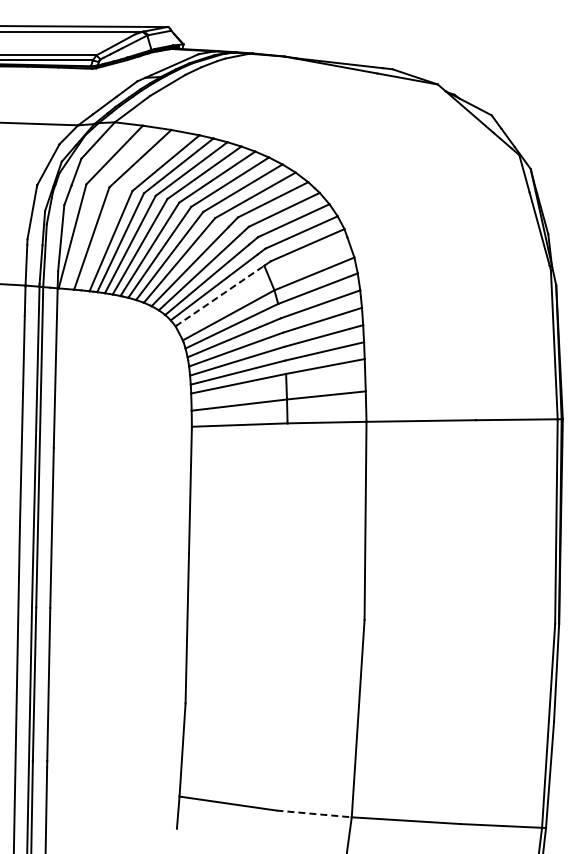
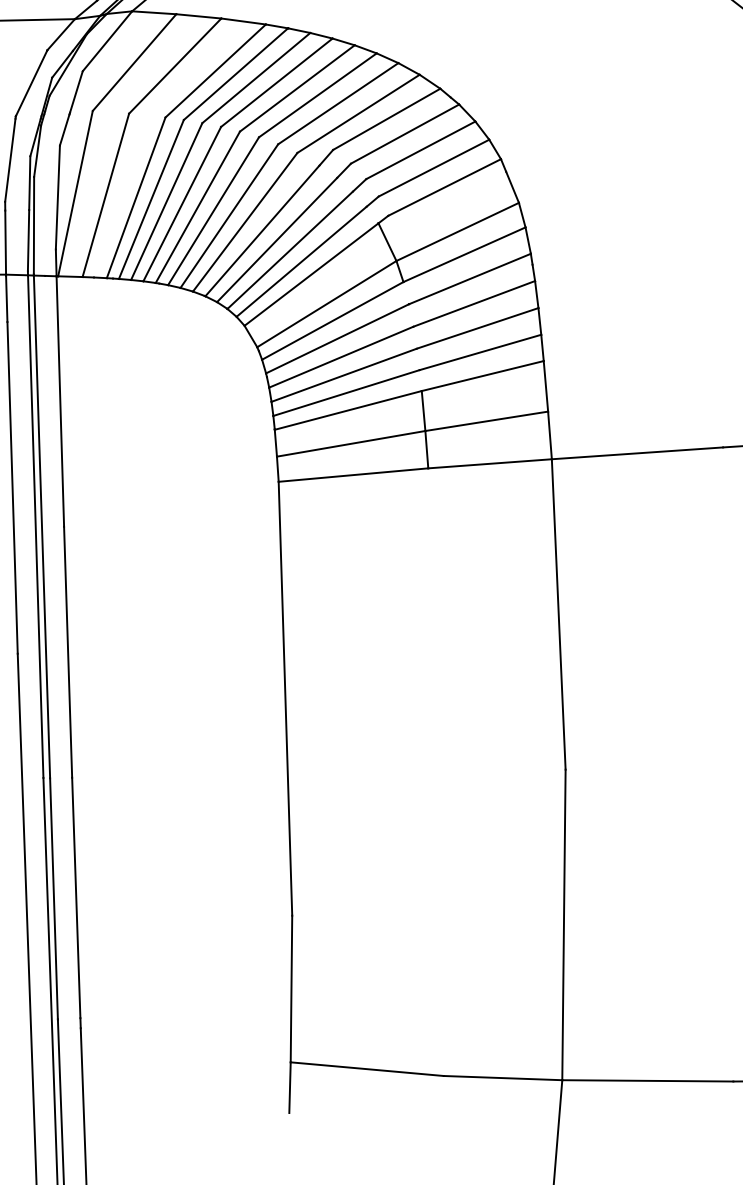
line: (219, 296) -> (310, 275), dashed -> solid
line: (314, 813) -> (503, 1077), dashed -> solid

